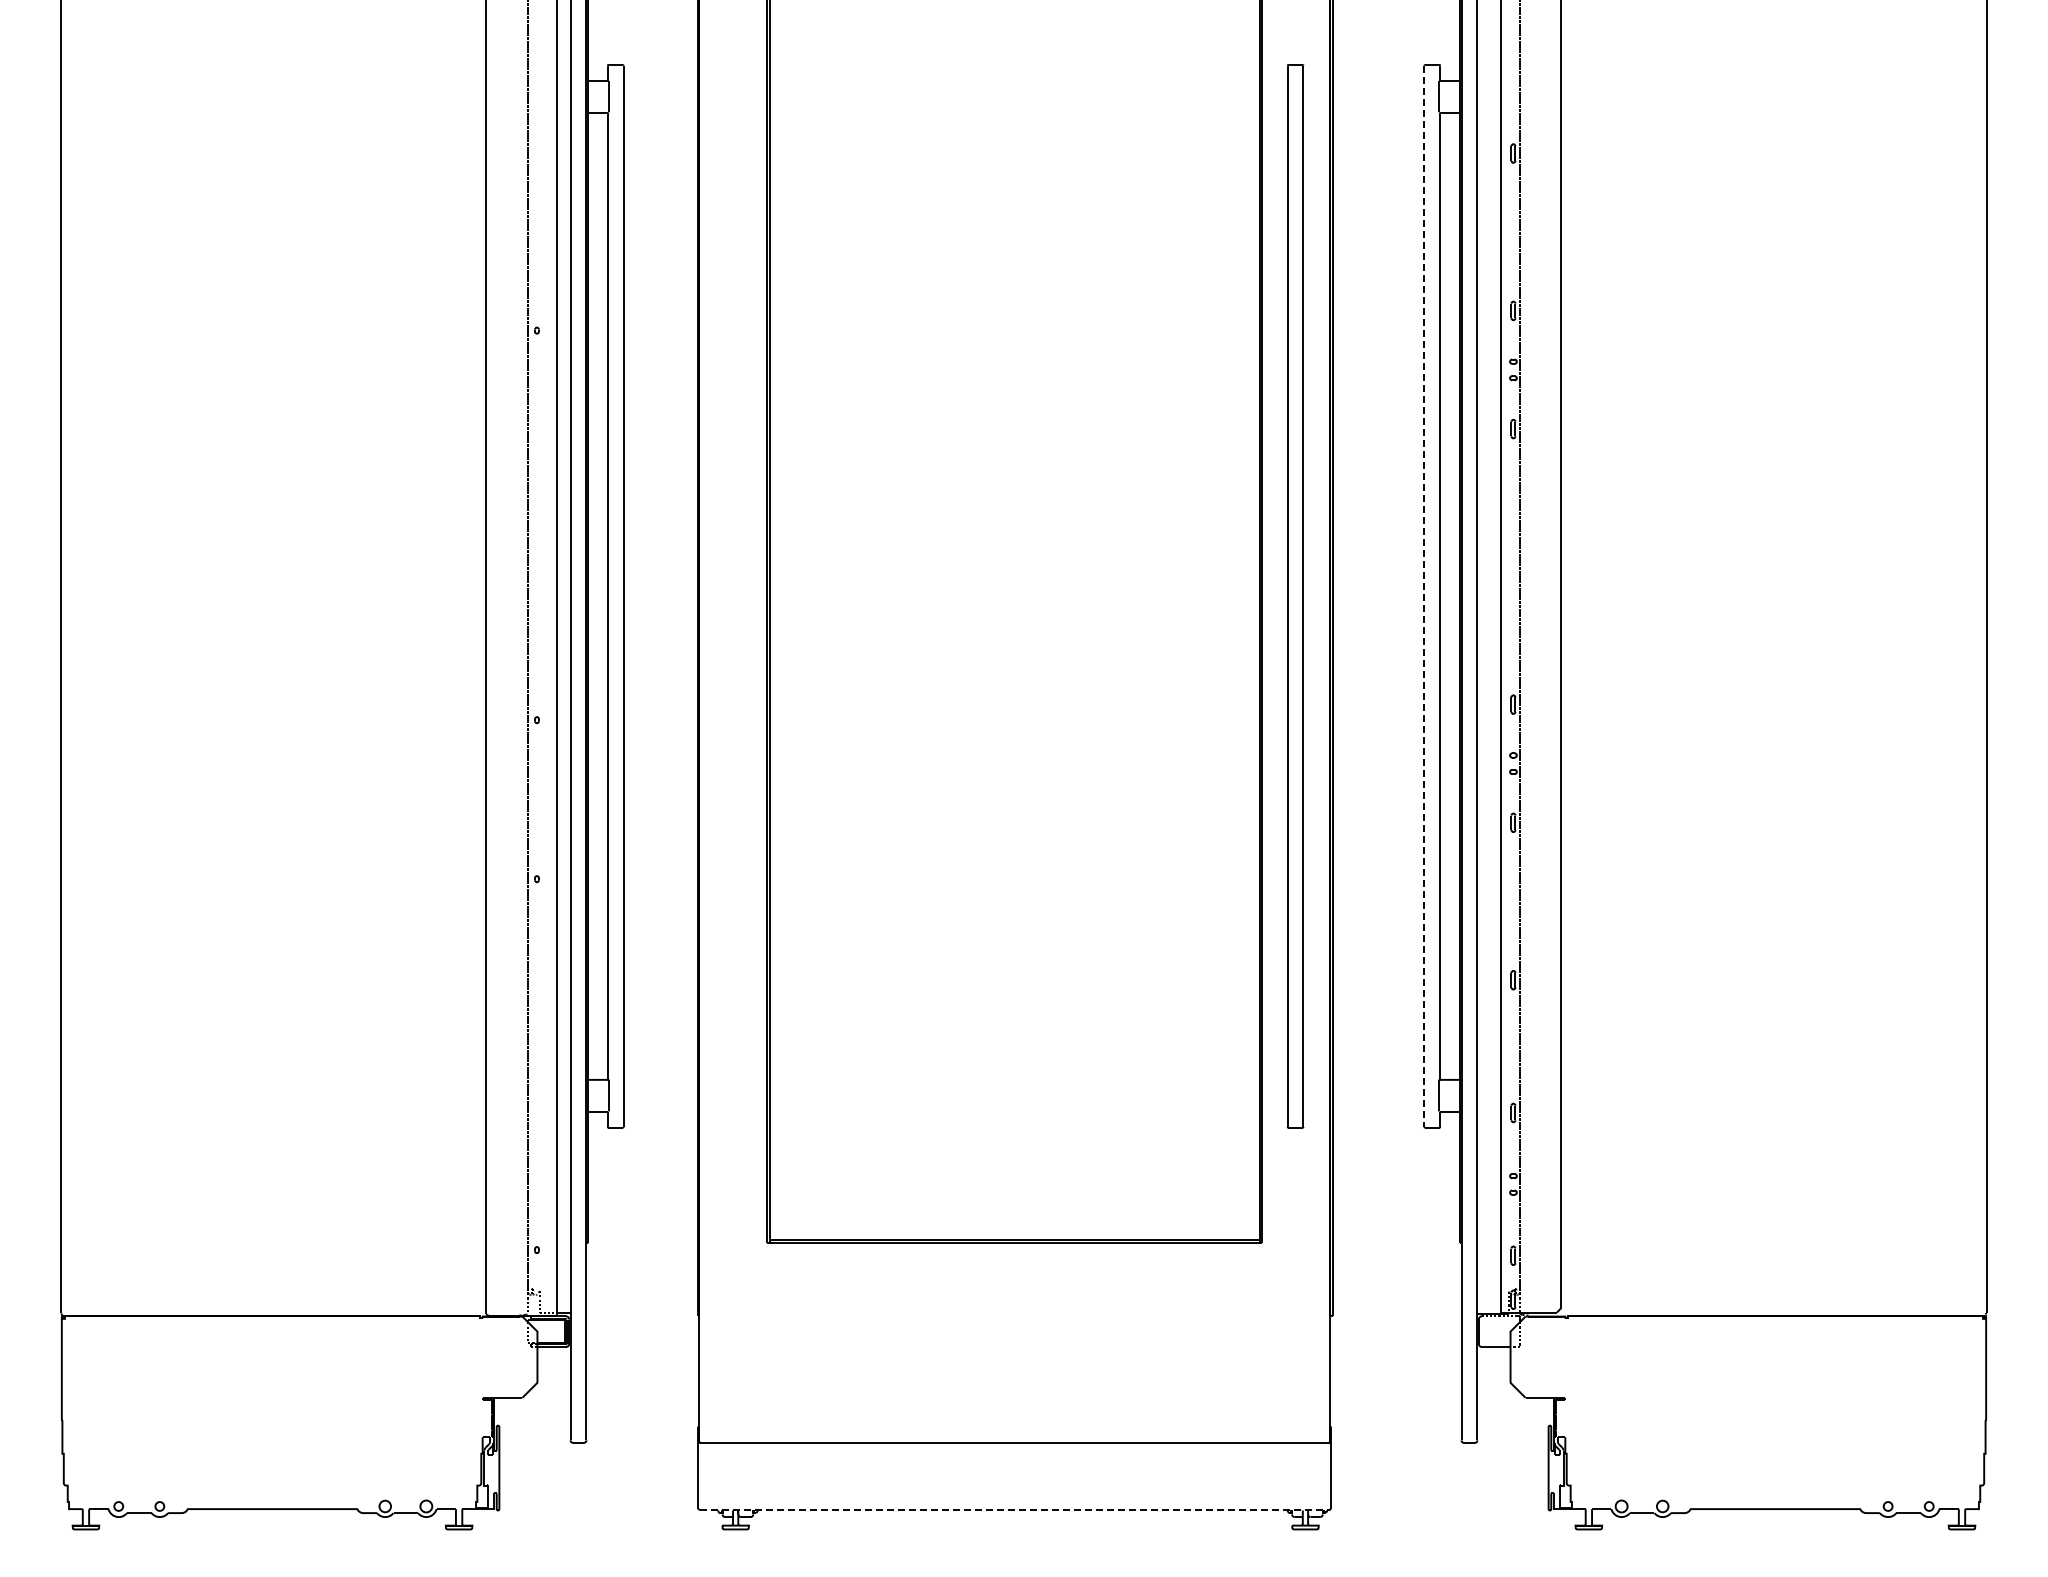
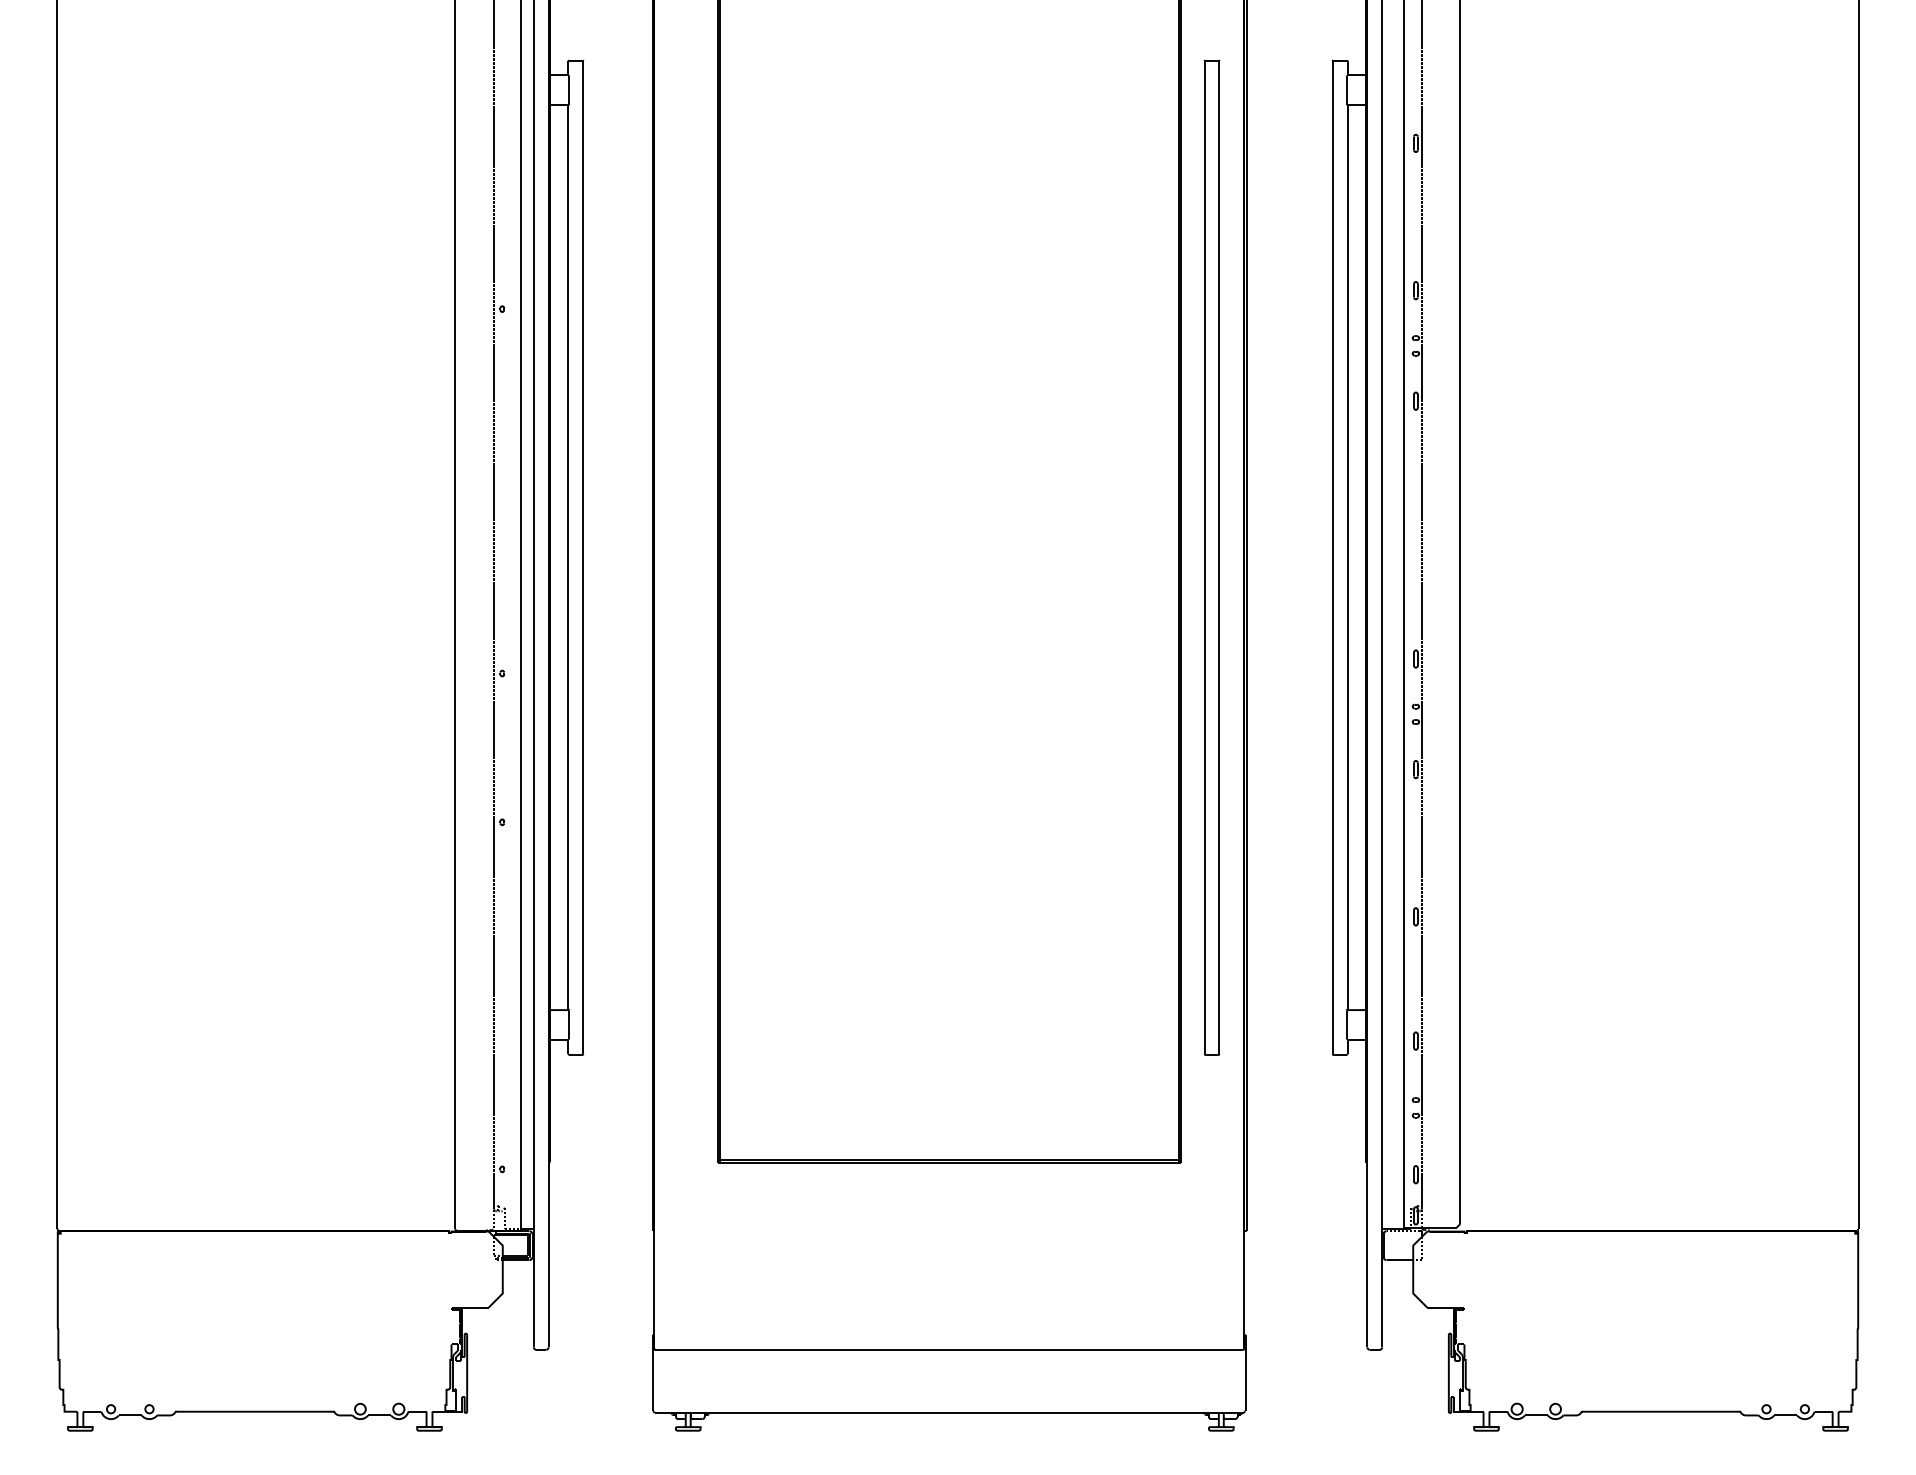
line: (1424, 596) -> (1332, 557), dashed -> solid
line: (1014, 1510) -> (949, 1413), dashed -> solid

